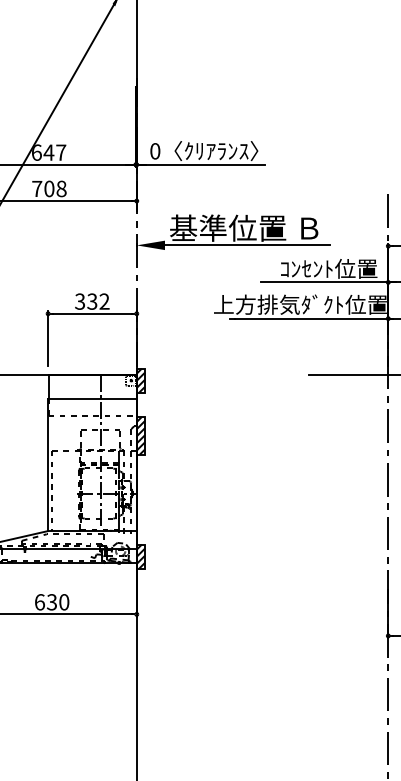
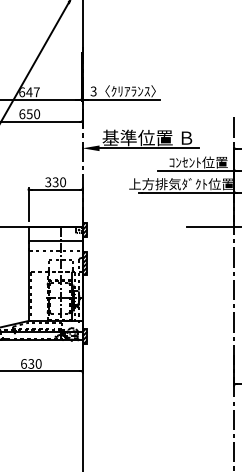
text: (154, 151) -> (93, 91), 0 -> 3
text: (49, 189) -> (29, 114), 708 -> 650
text: (105, 301) -> (63, 182), 332 -> 330

